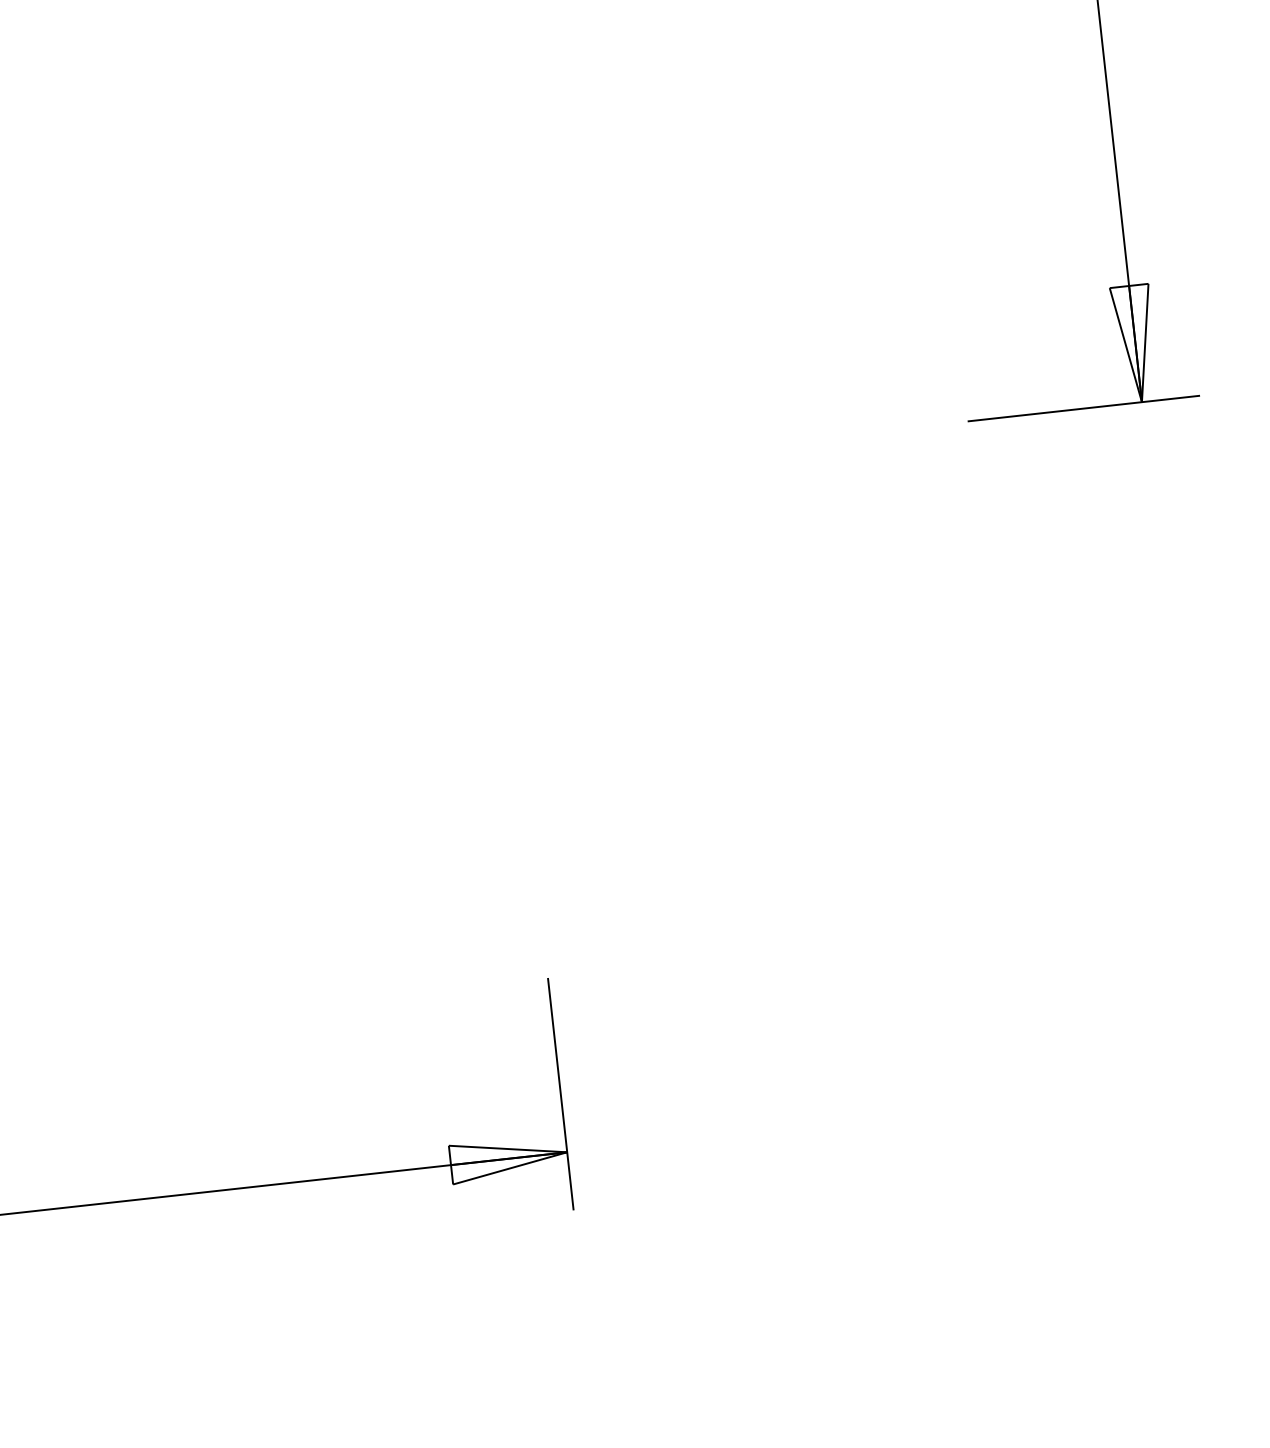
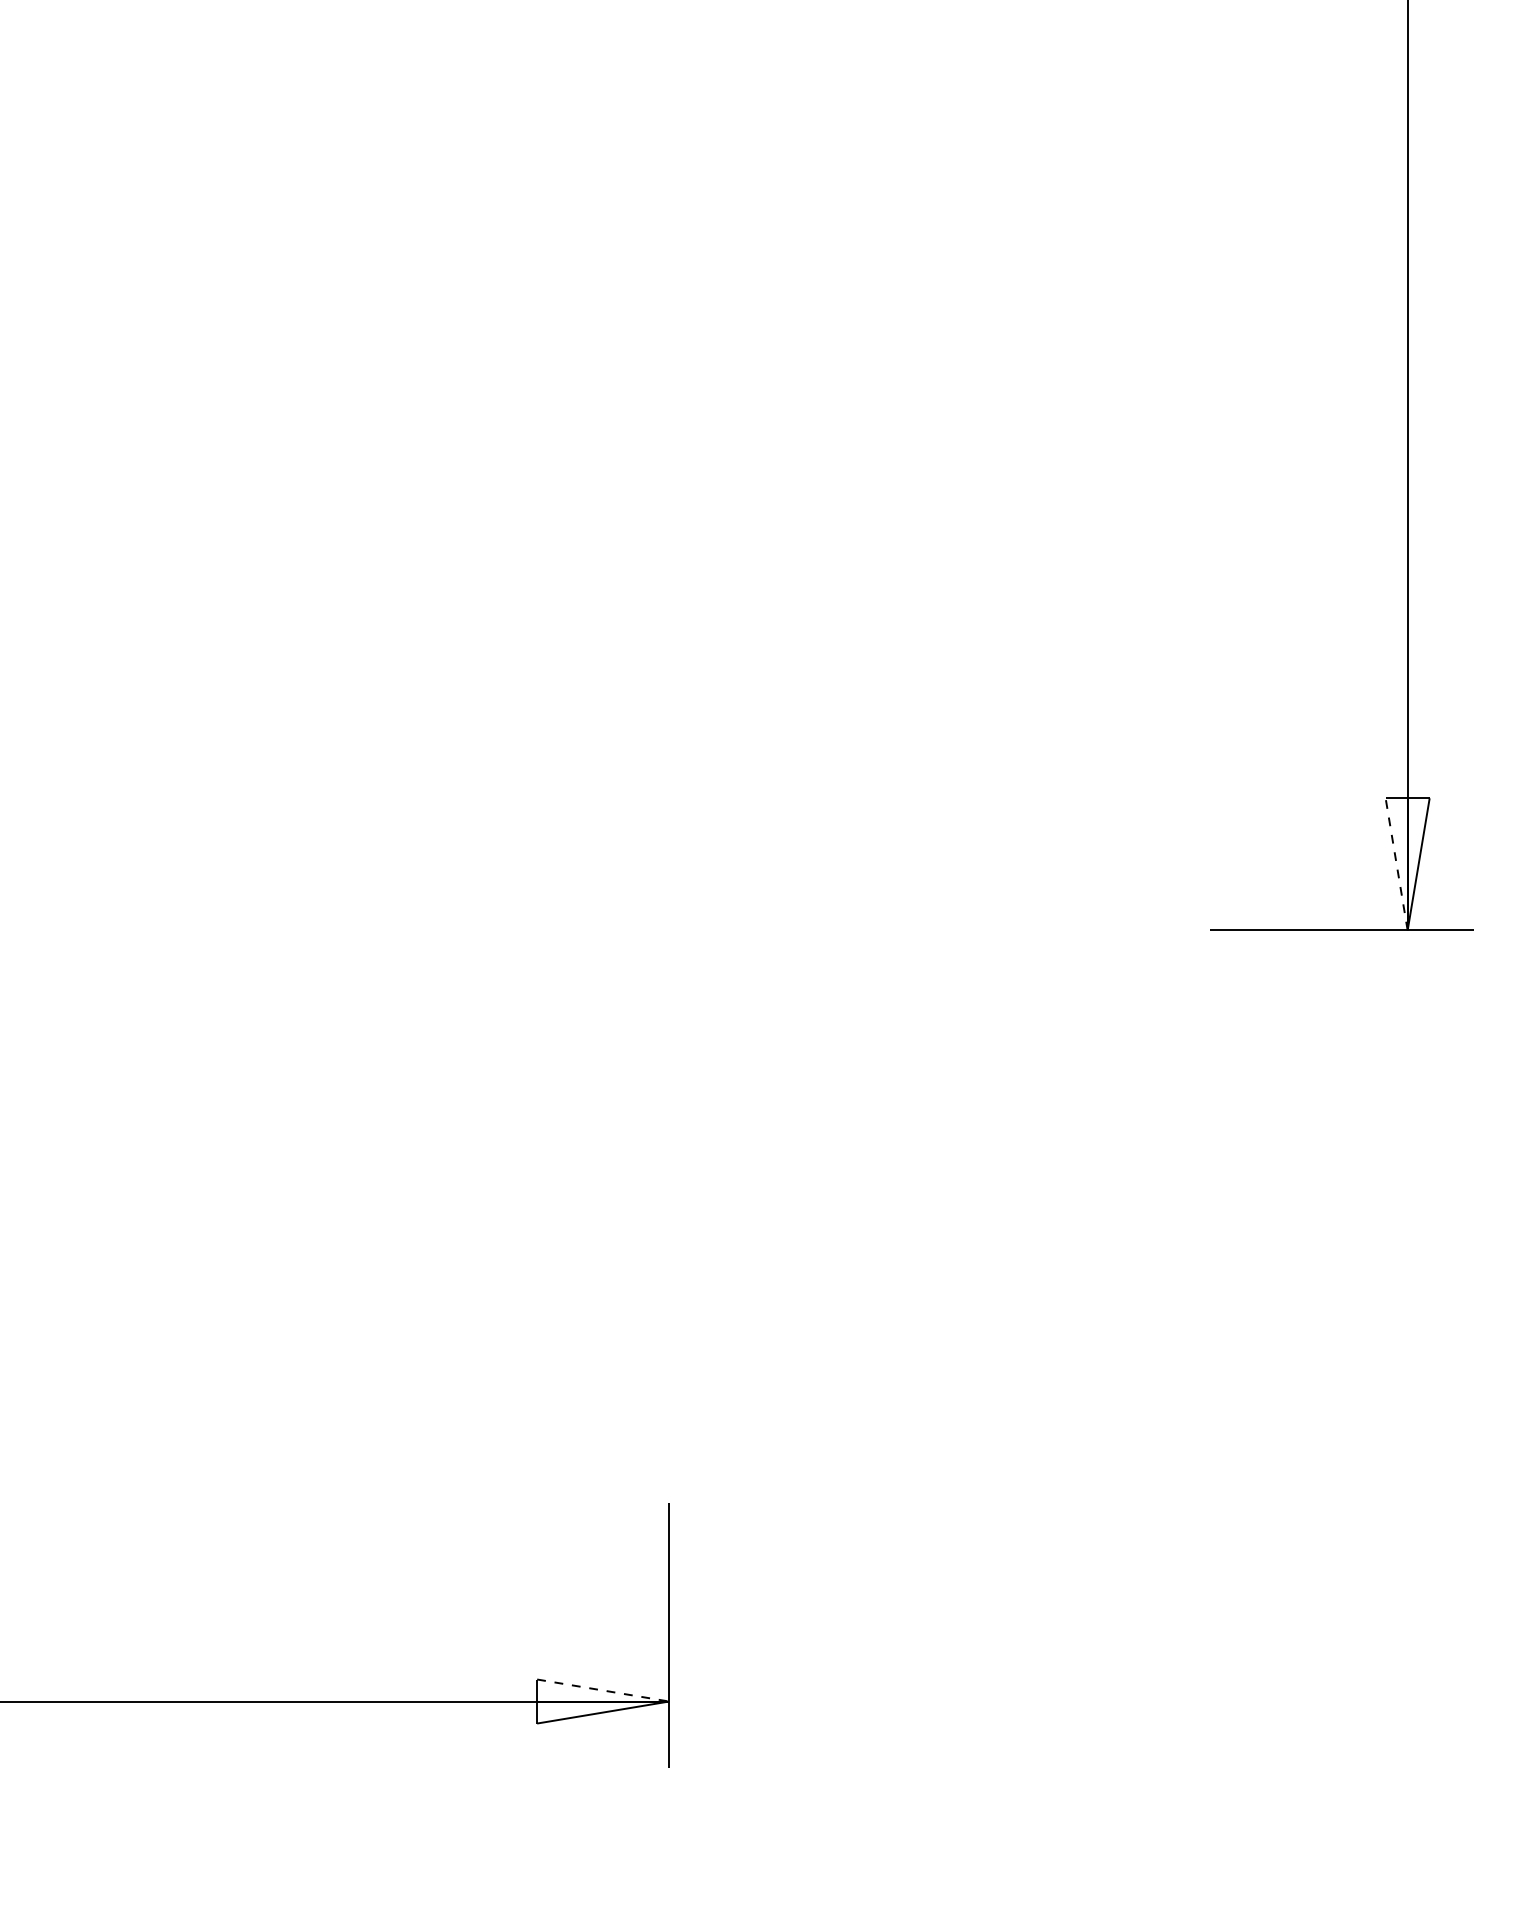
line: (1125, 345) -> (1396, 864), solid -> dashed
line: (508, 1148) -> (603, 1690), solid -> dashed

